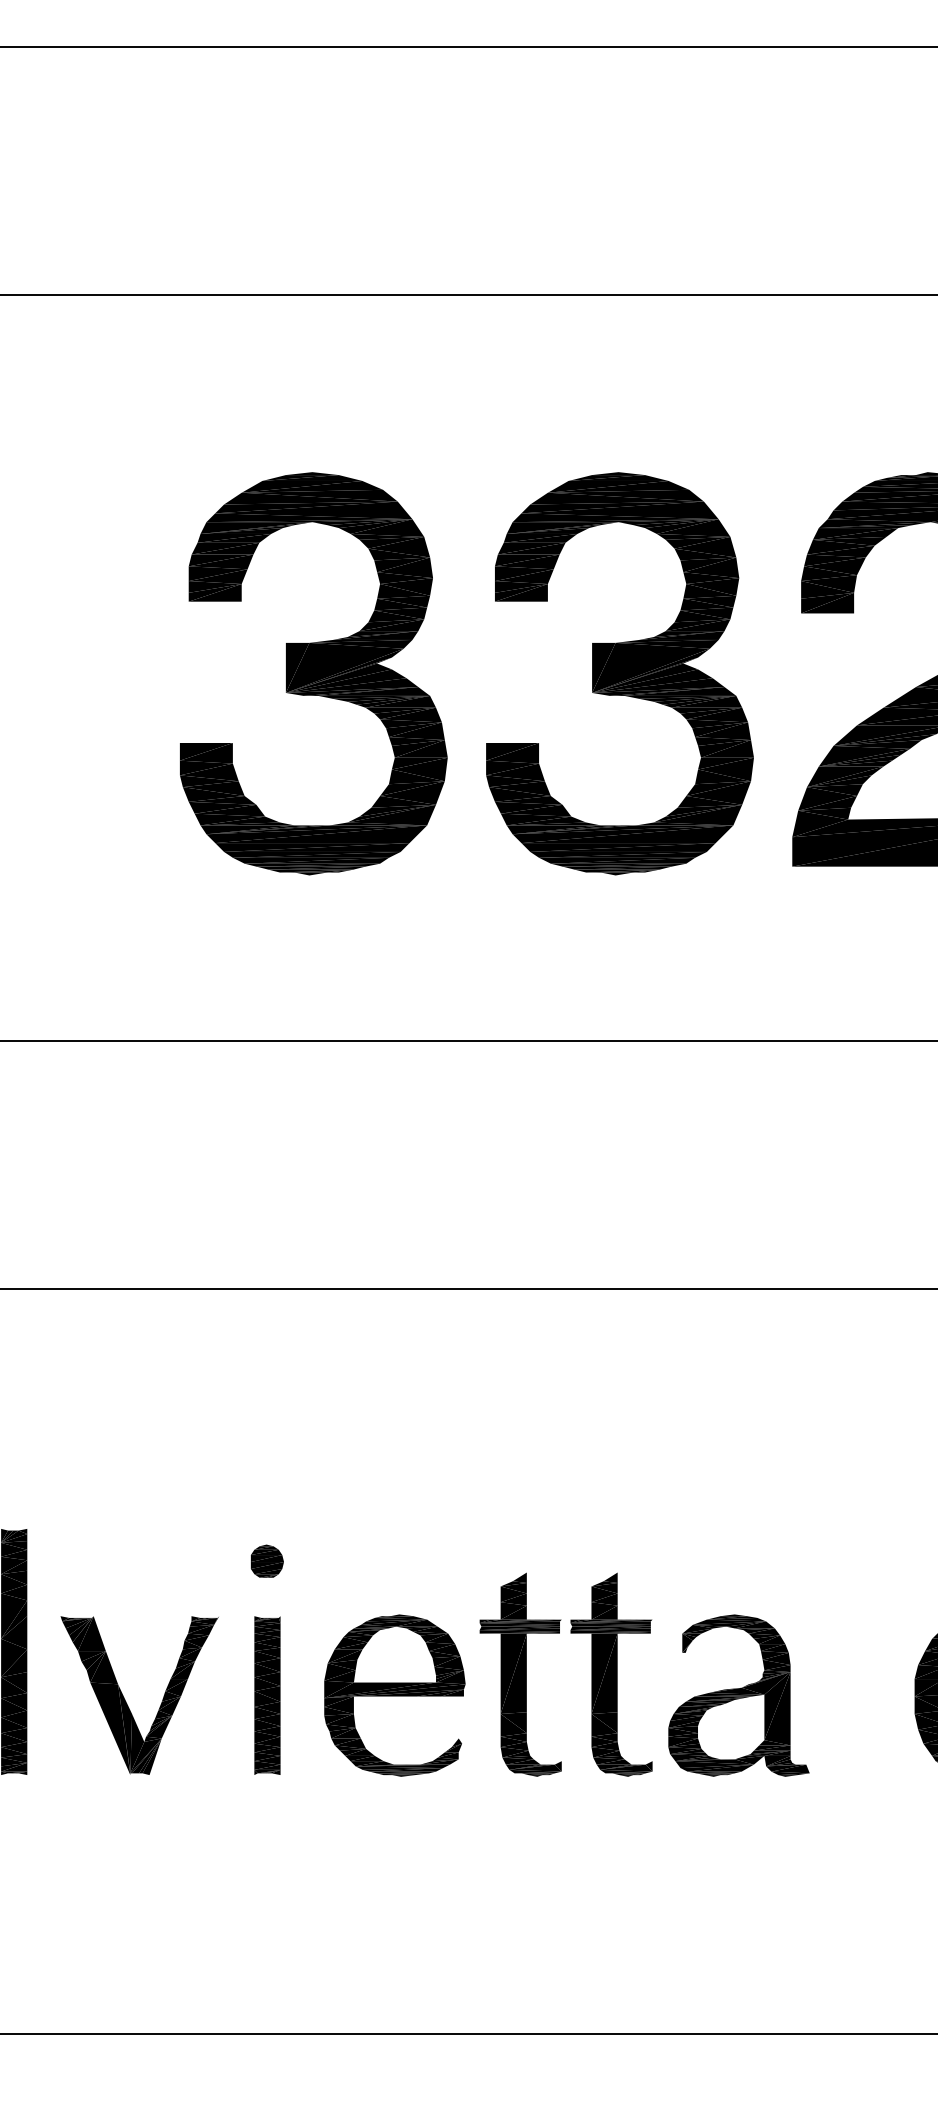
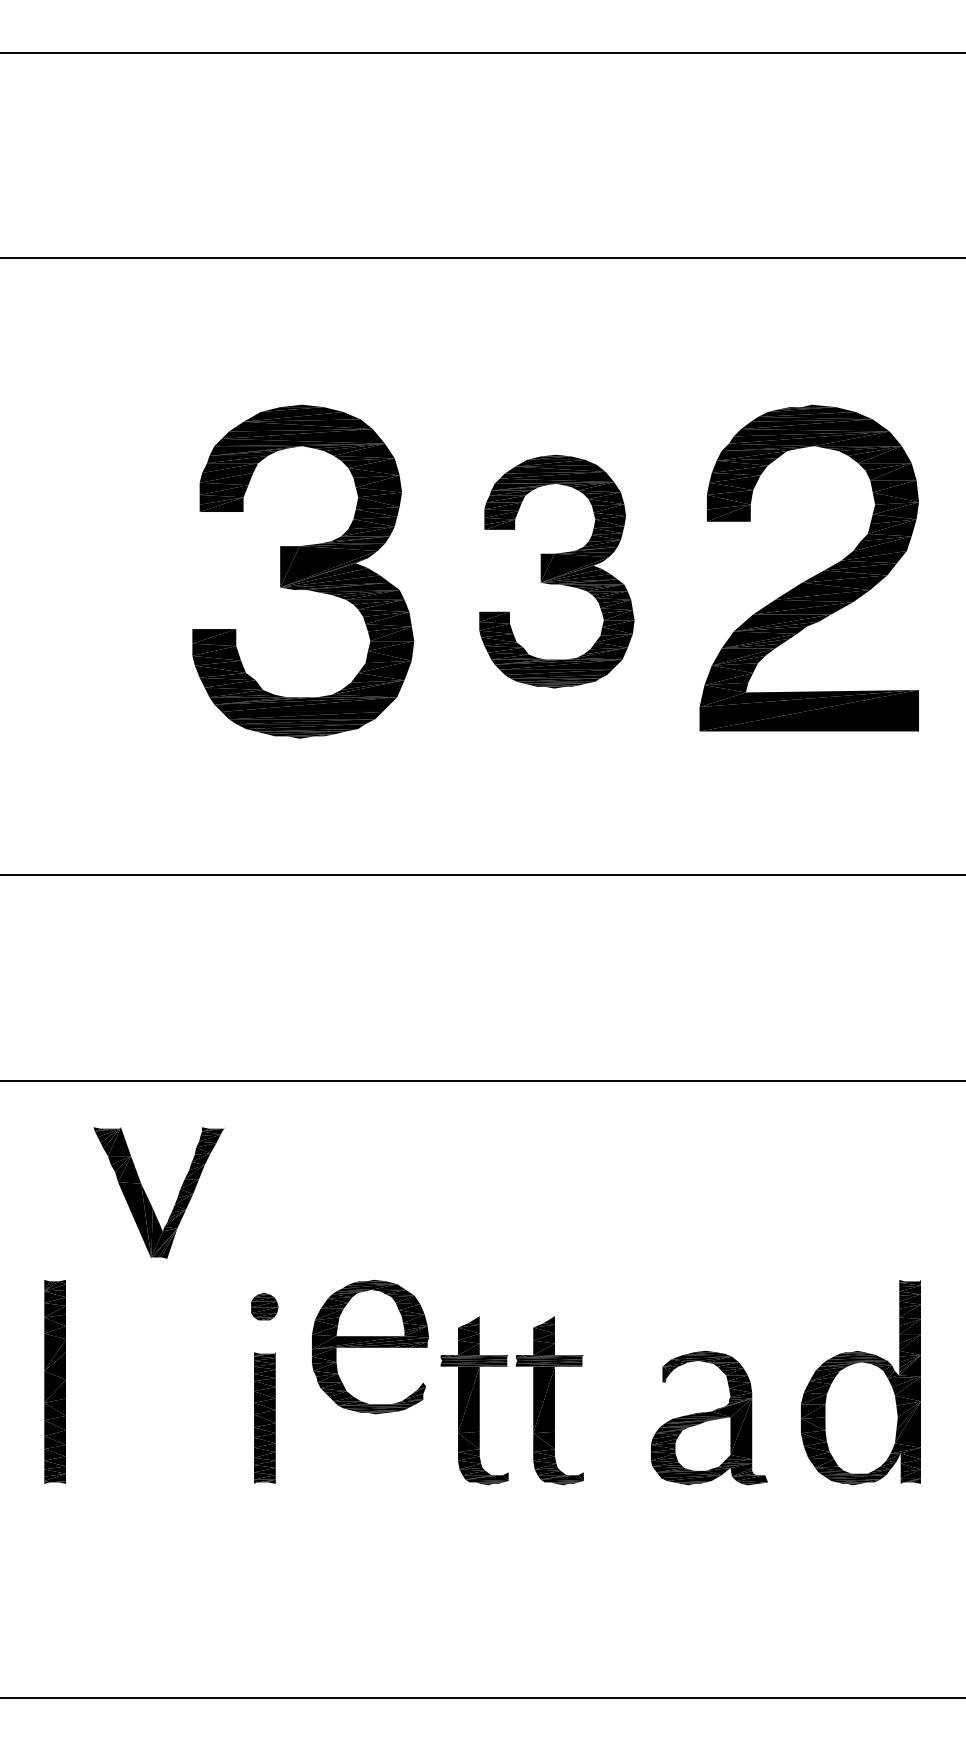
part: (619, 673) -> (556, 571), size x0.7
part: (394, 1694) -> (370, 1346), moved
part: (739, 1694) -> (709, 1417), moved
part: (126, 1702) -> (148, 1198), moved

